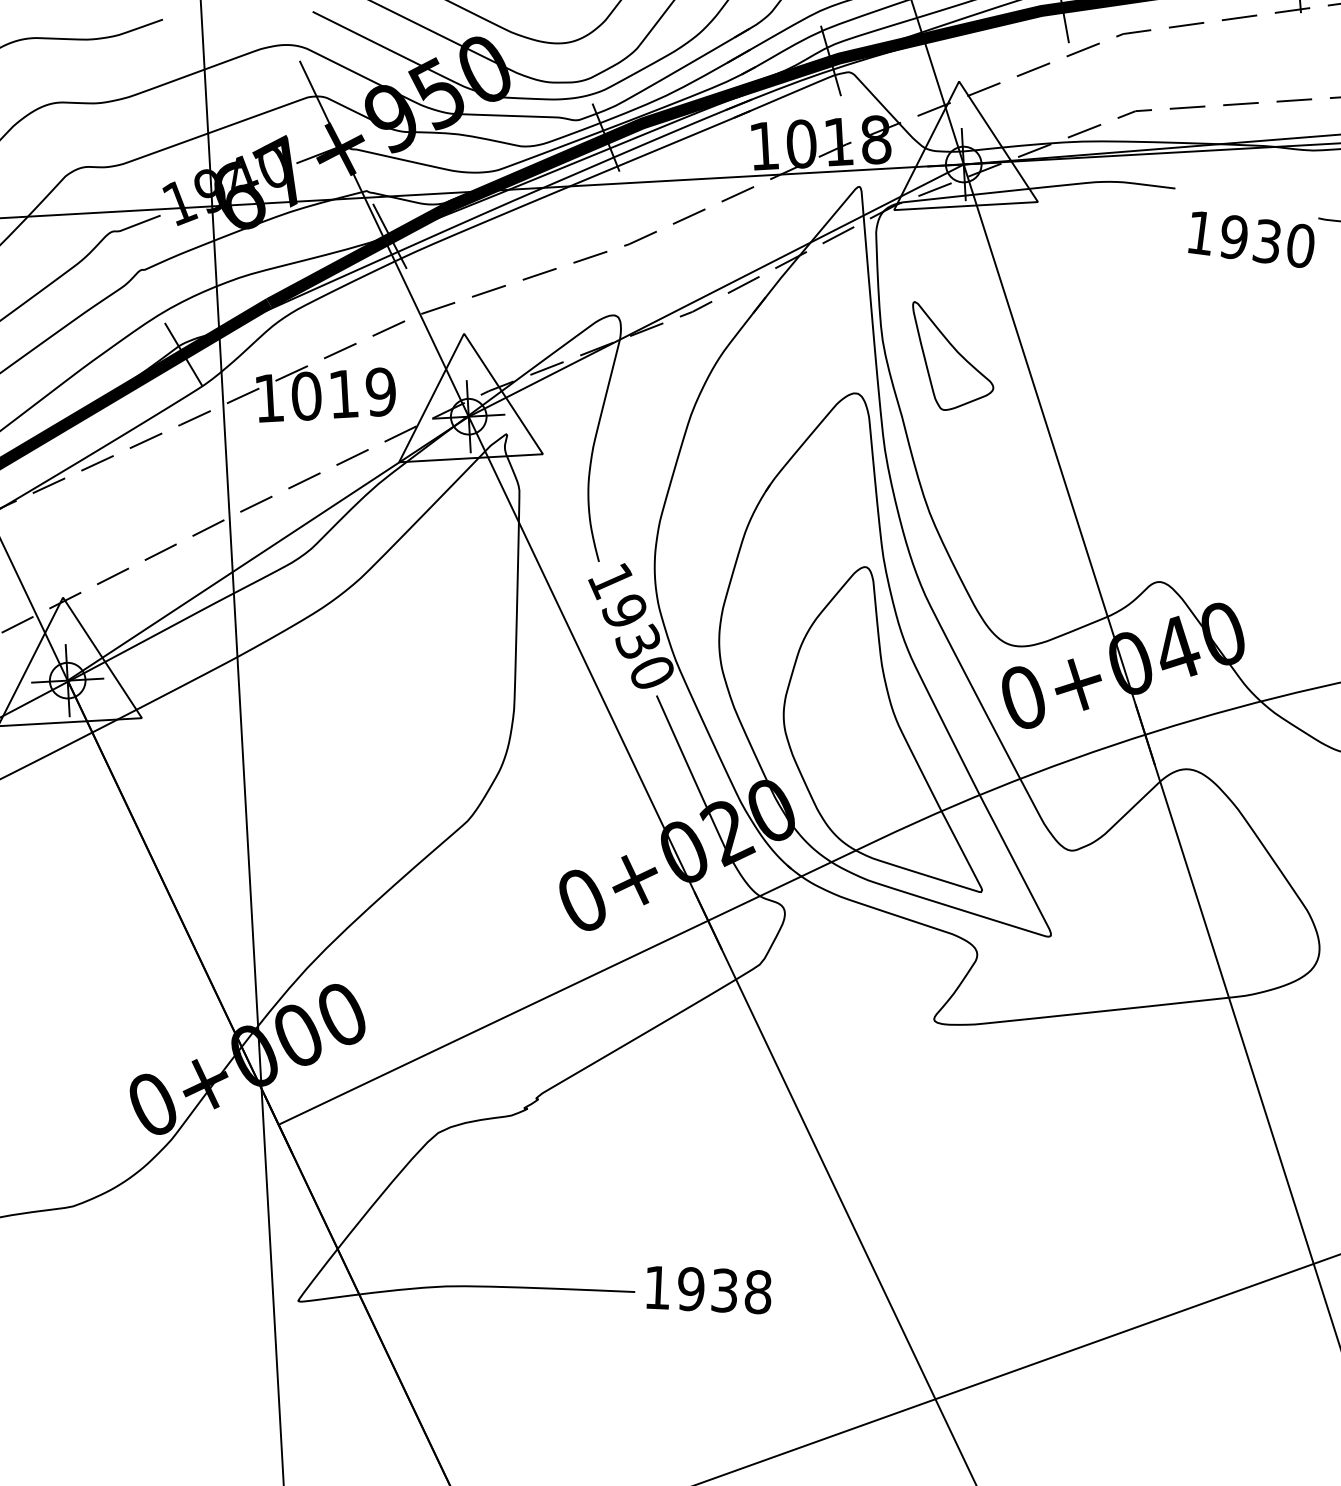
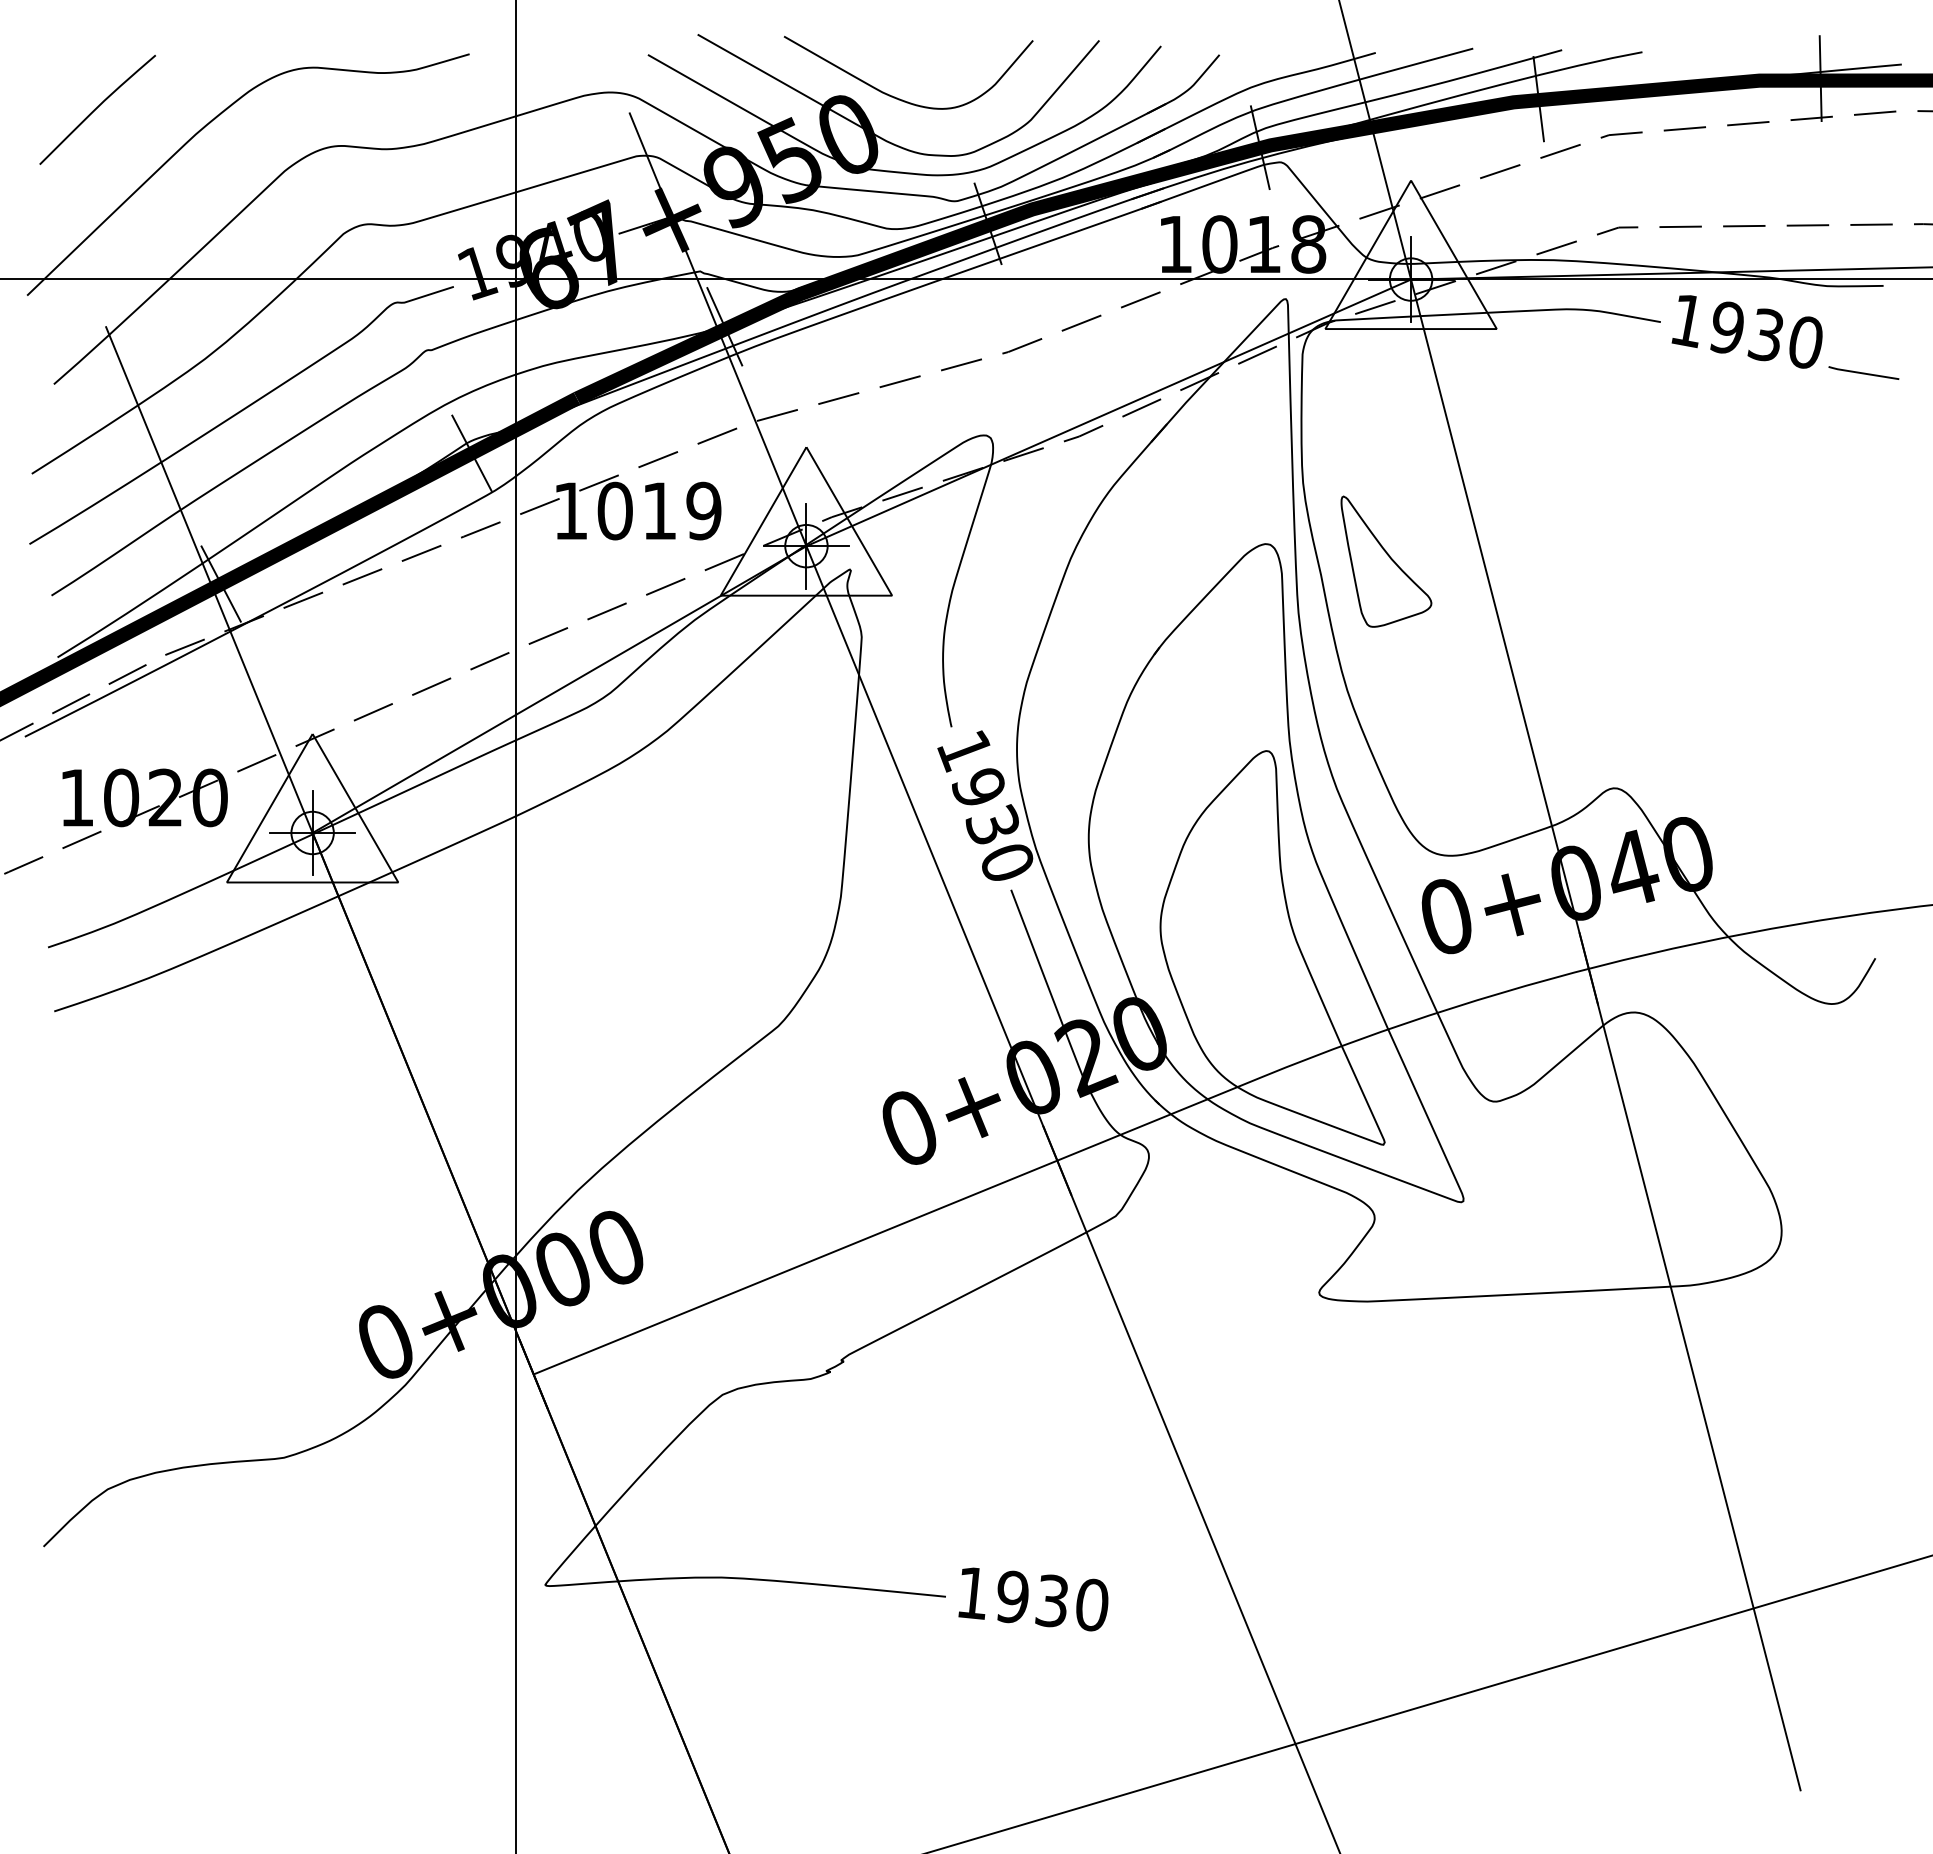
text: (1250, 239) -> (1746, 331), moved
part: (953, 354) -> (1386, 561), moved
text: (757, 1291) -> (1091, 1604), 1938 -> 1930

